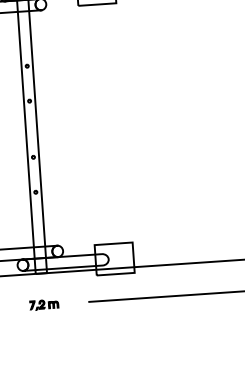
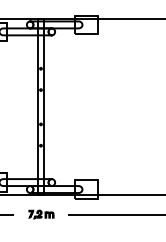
part: (44, 304) -> (41, 214), size x1.43

